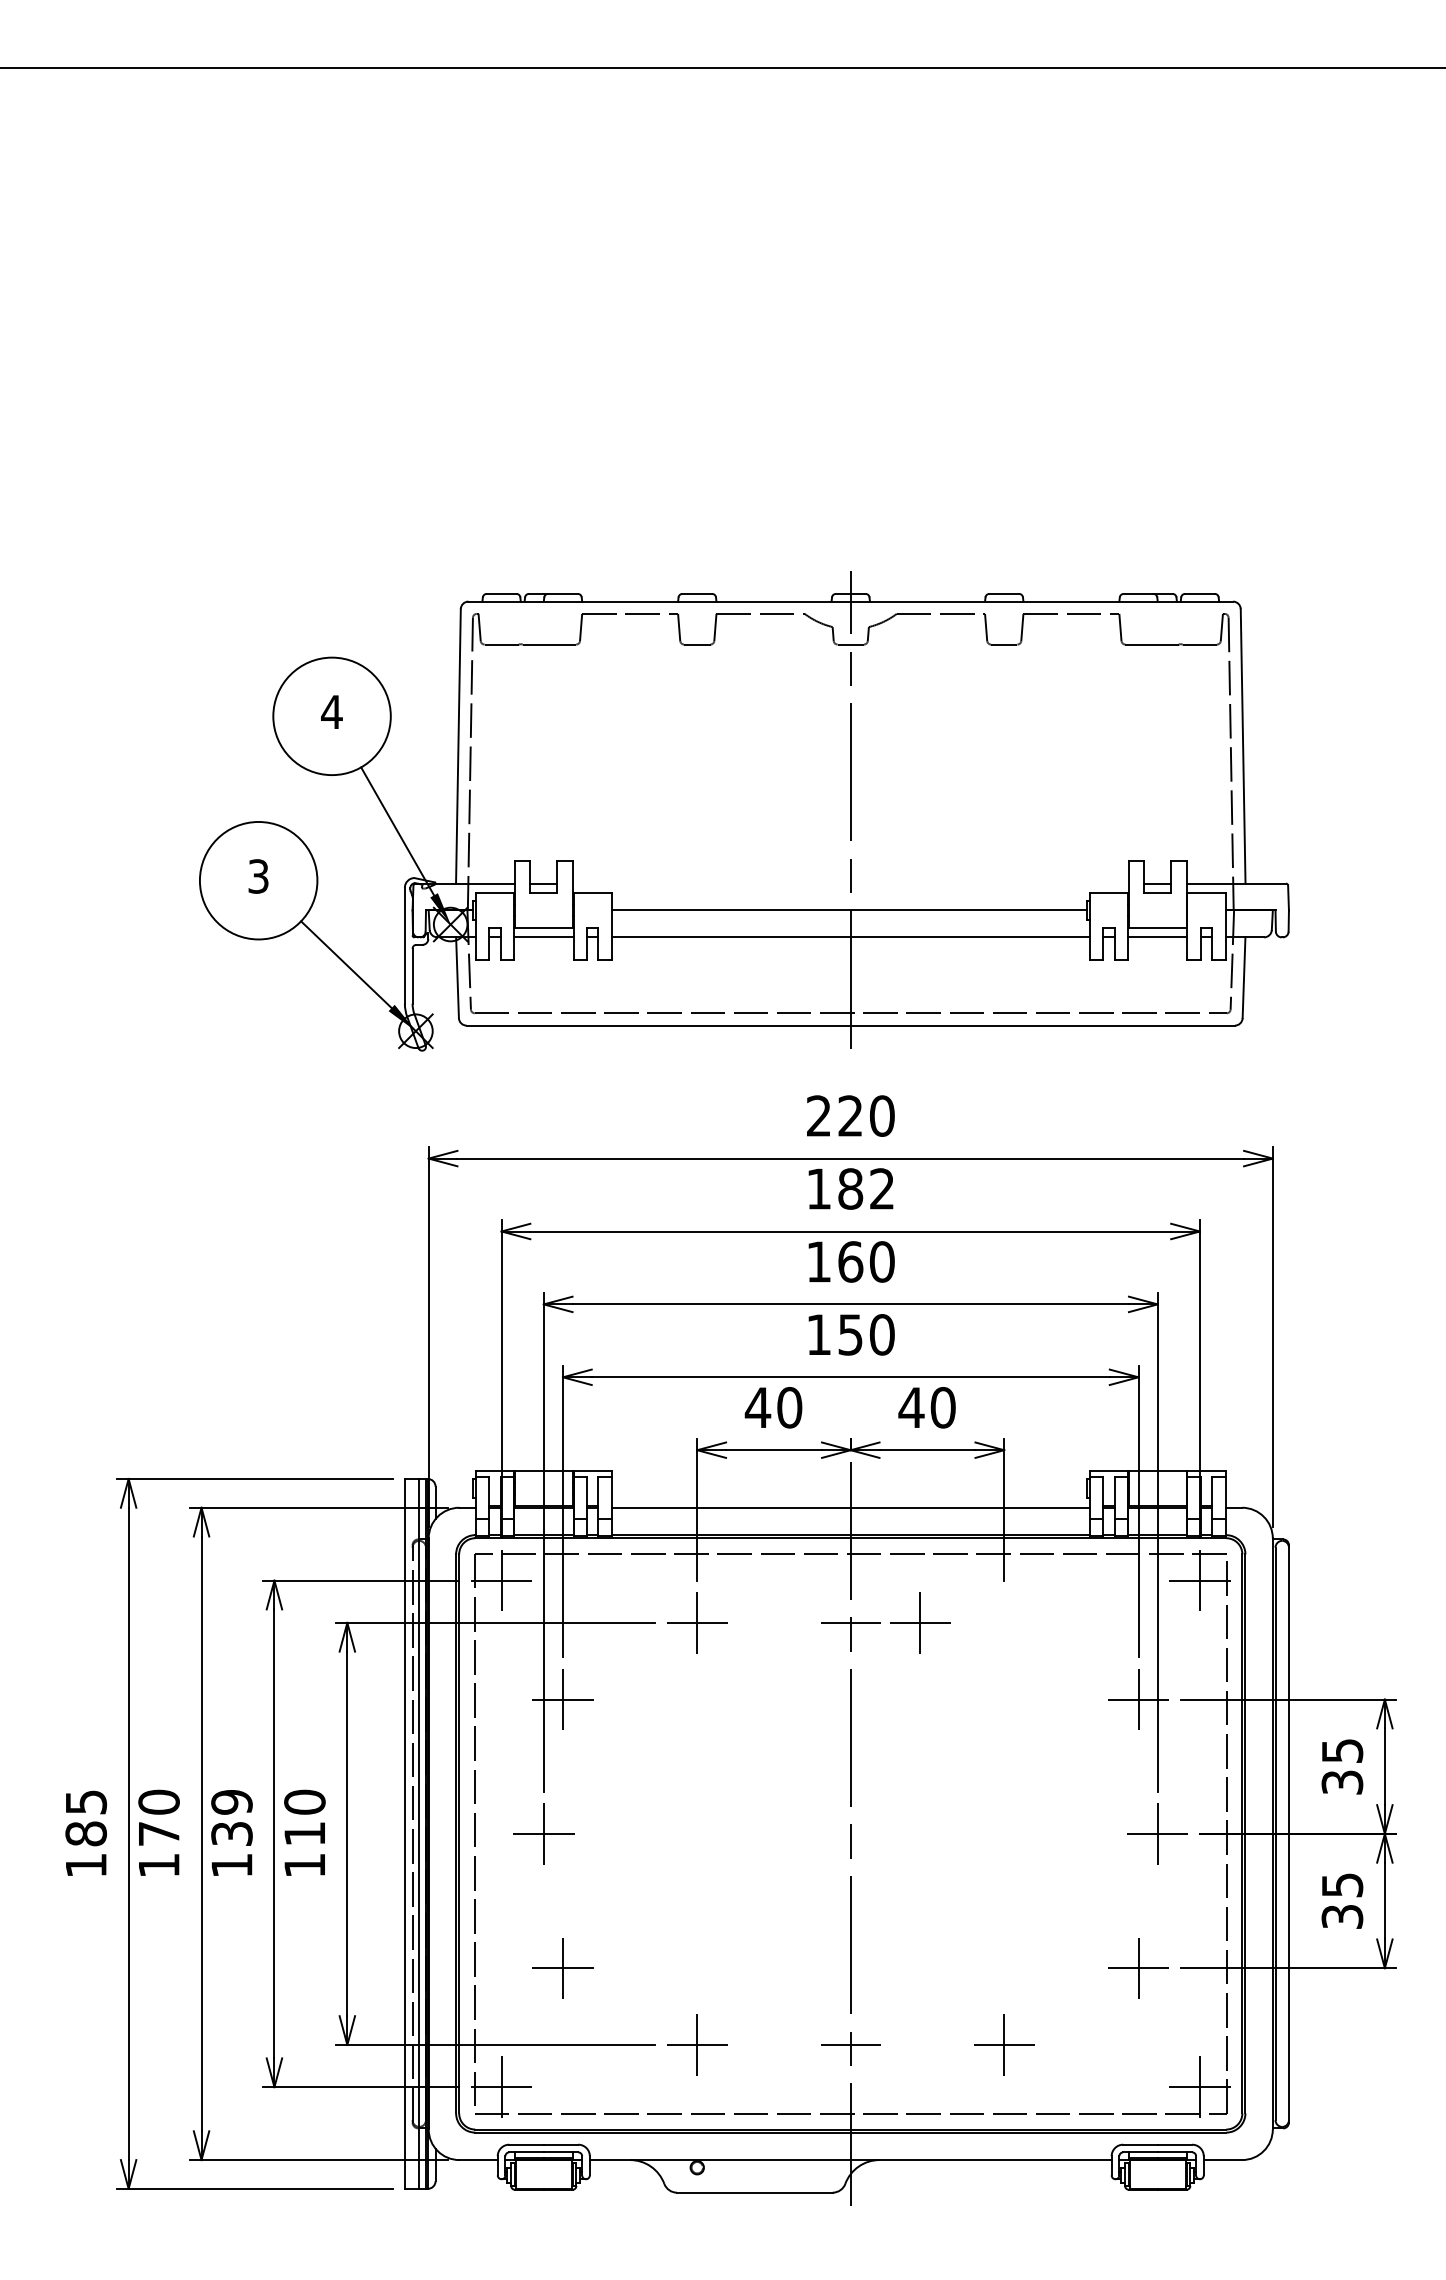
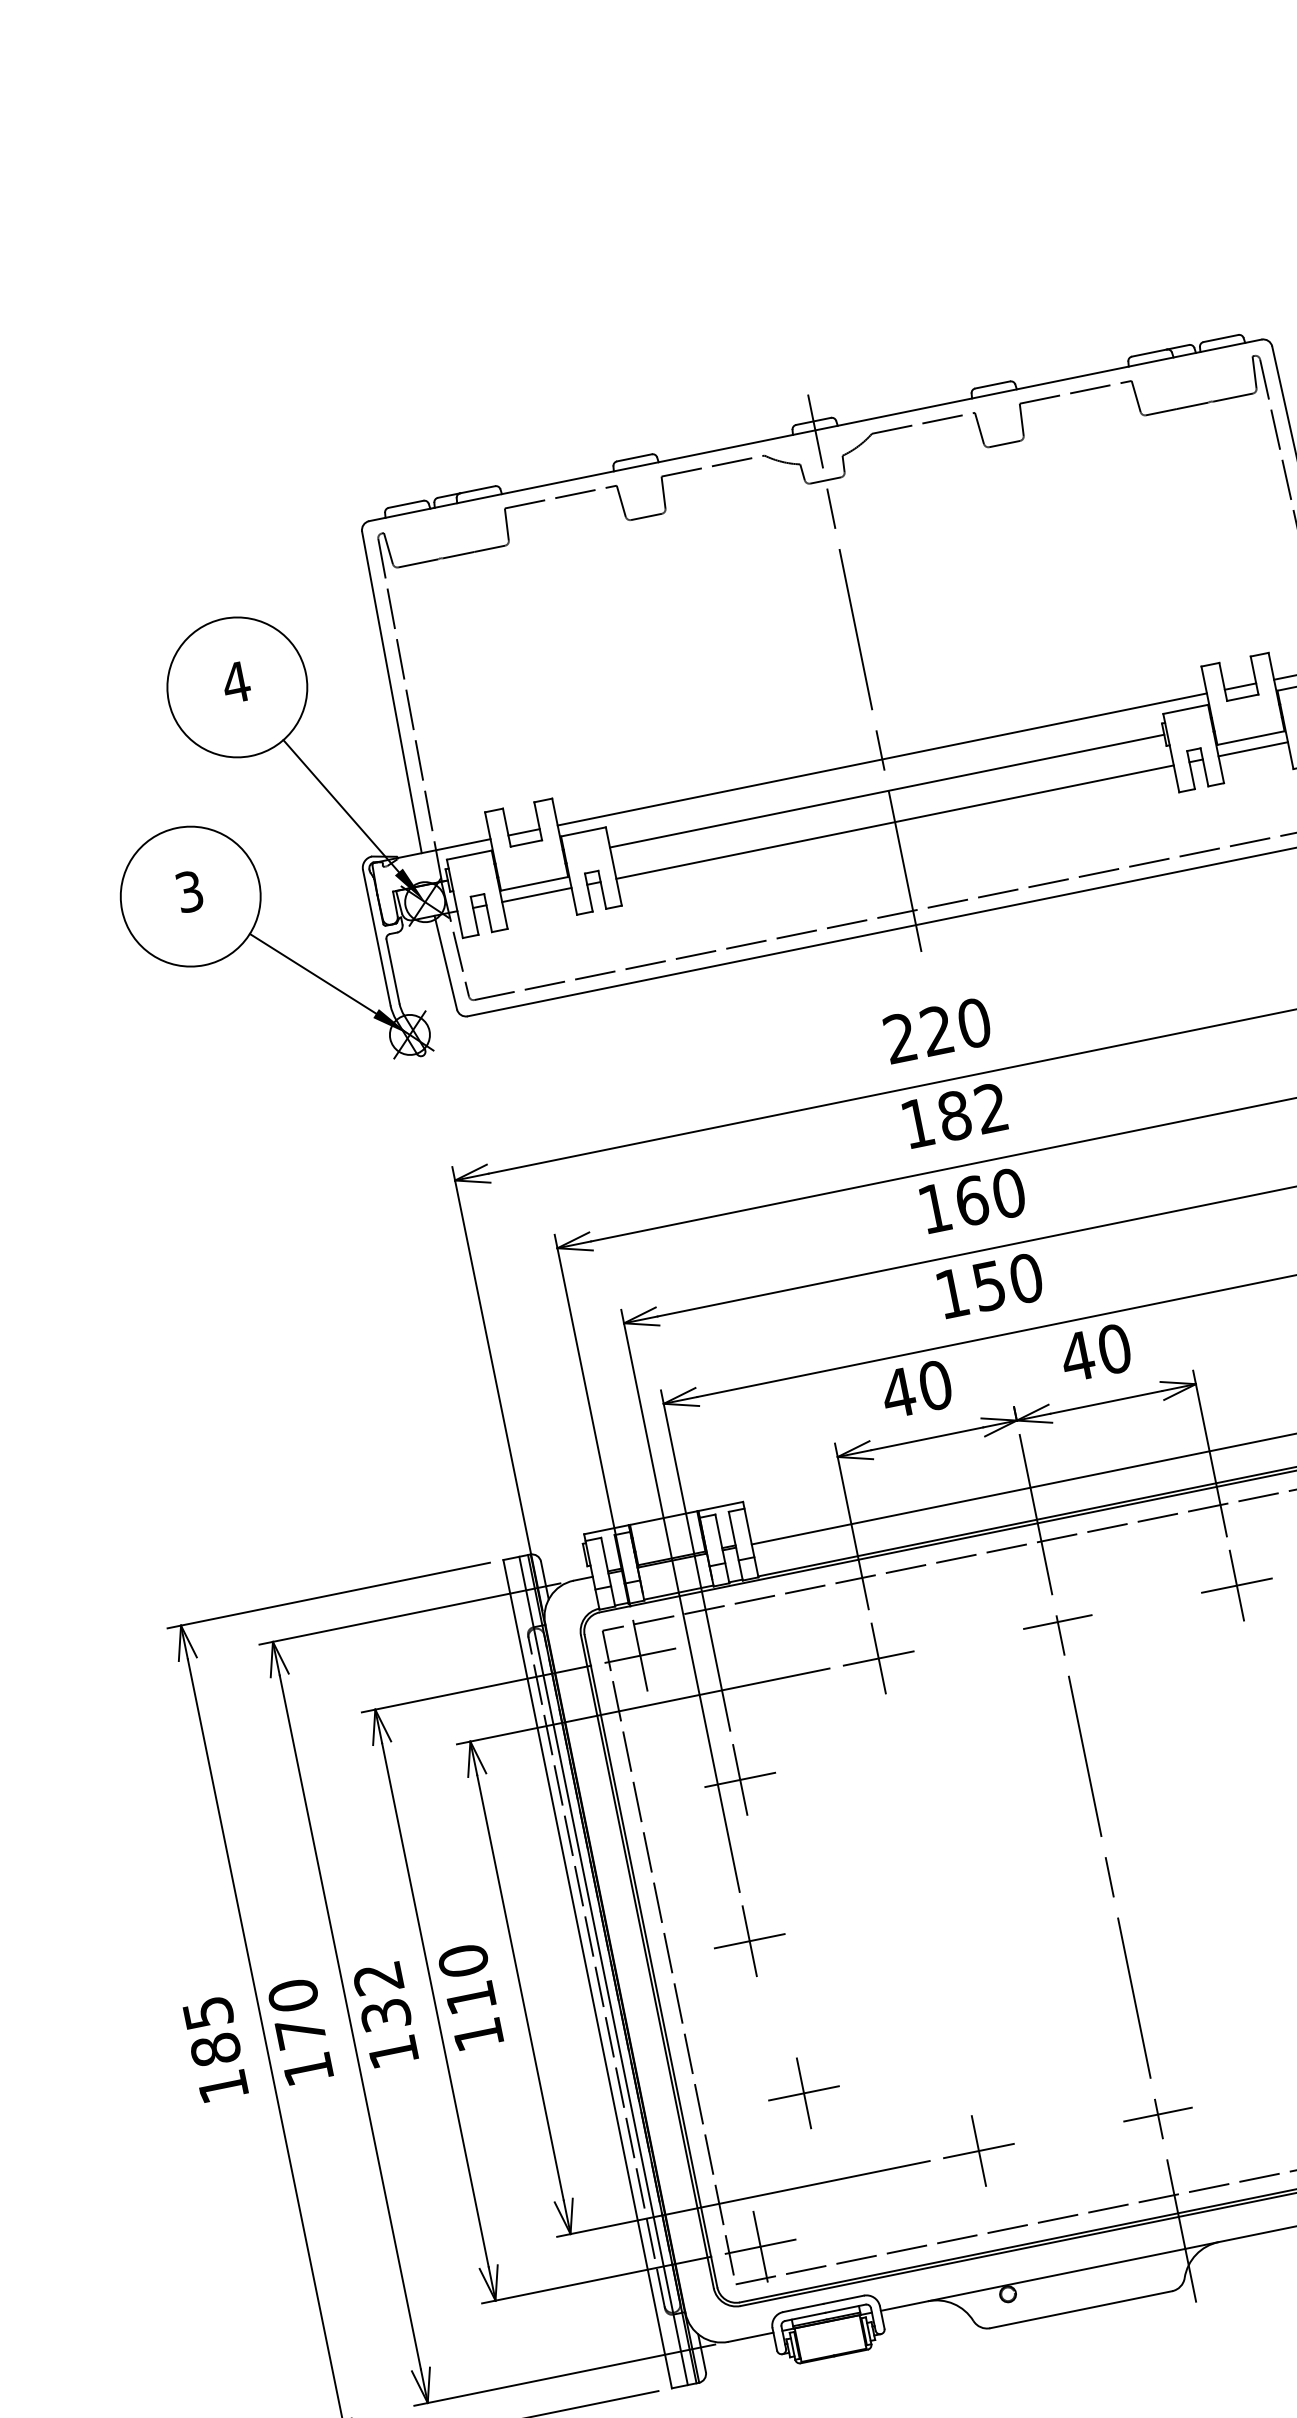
line: (850, 883) -> (881, 759), added
part: (920, 1622) -> (1237, 1585), moved
text: (231, 1802) -> (377, 1978), 139 -> 132

